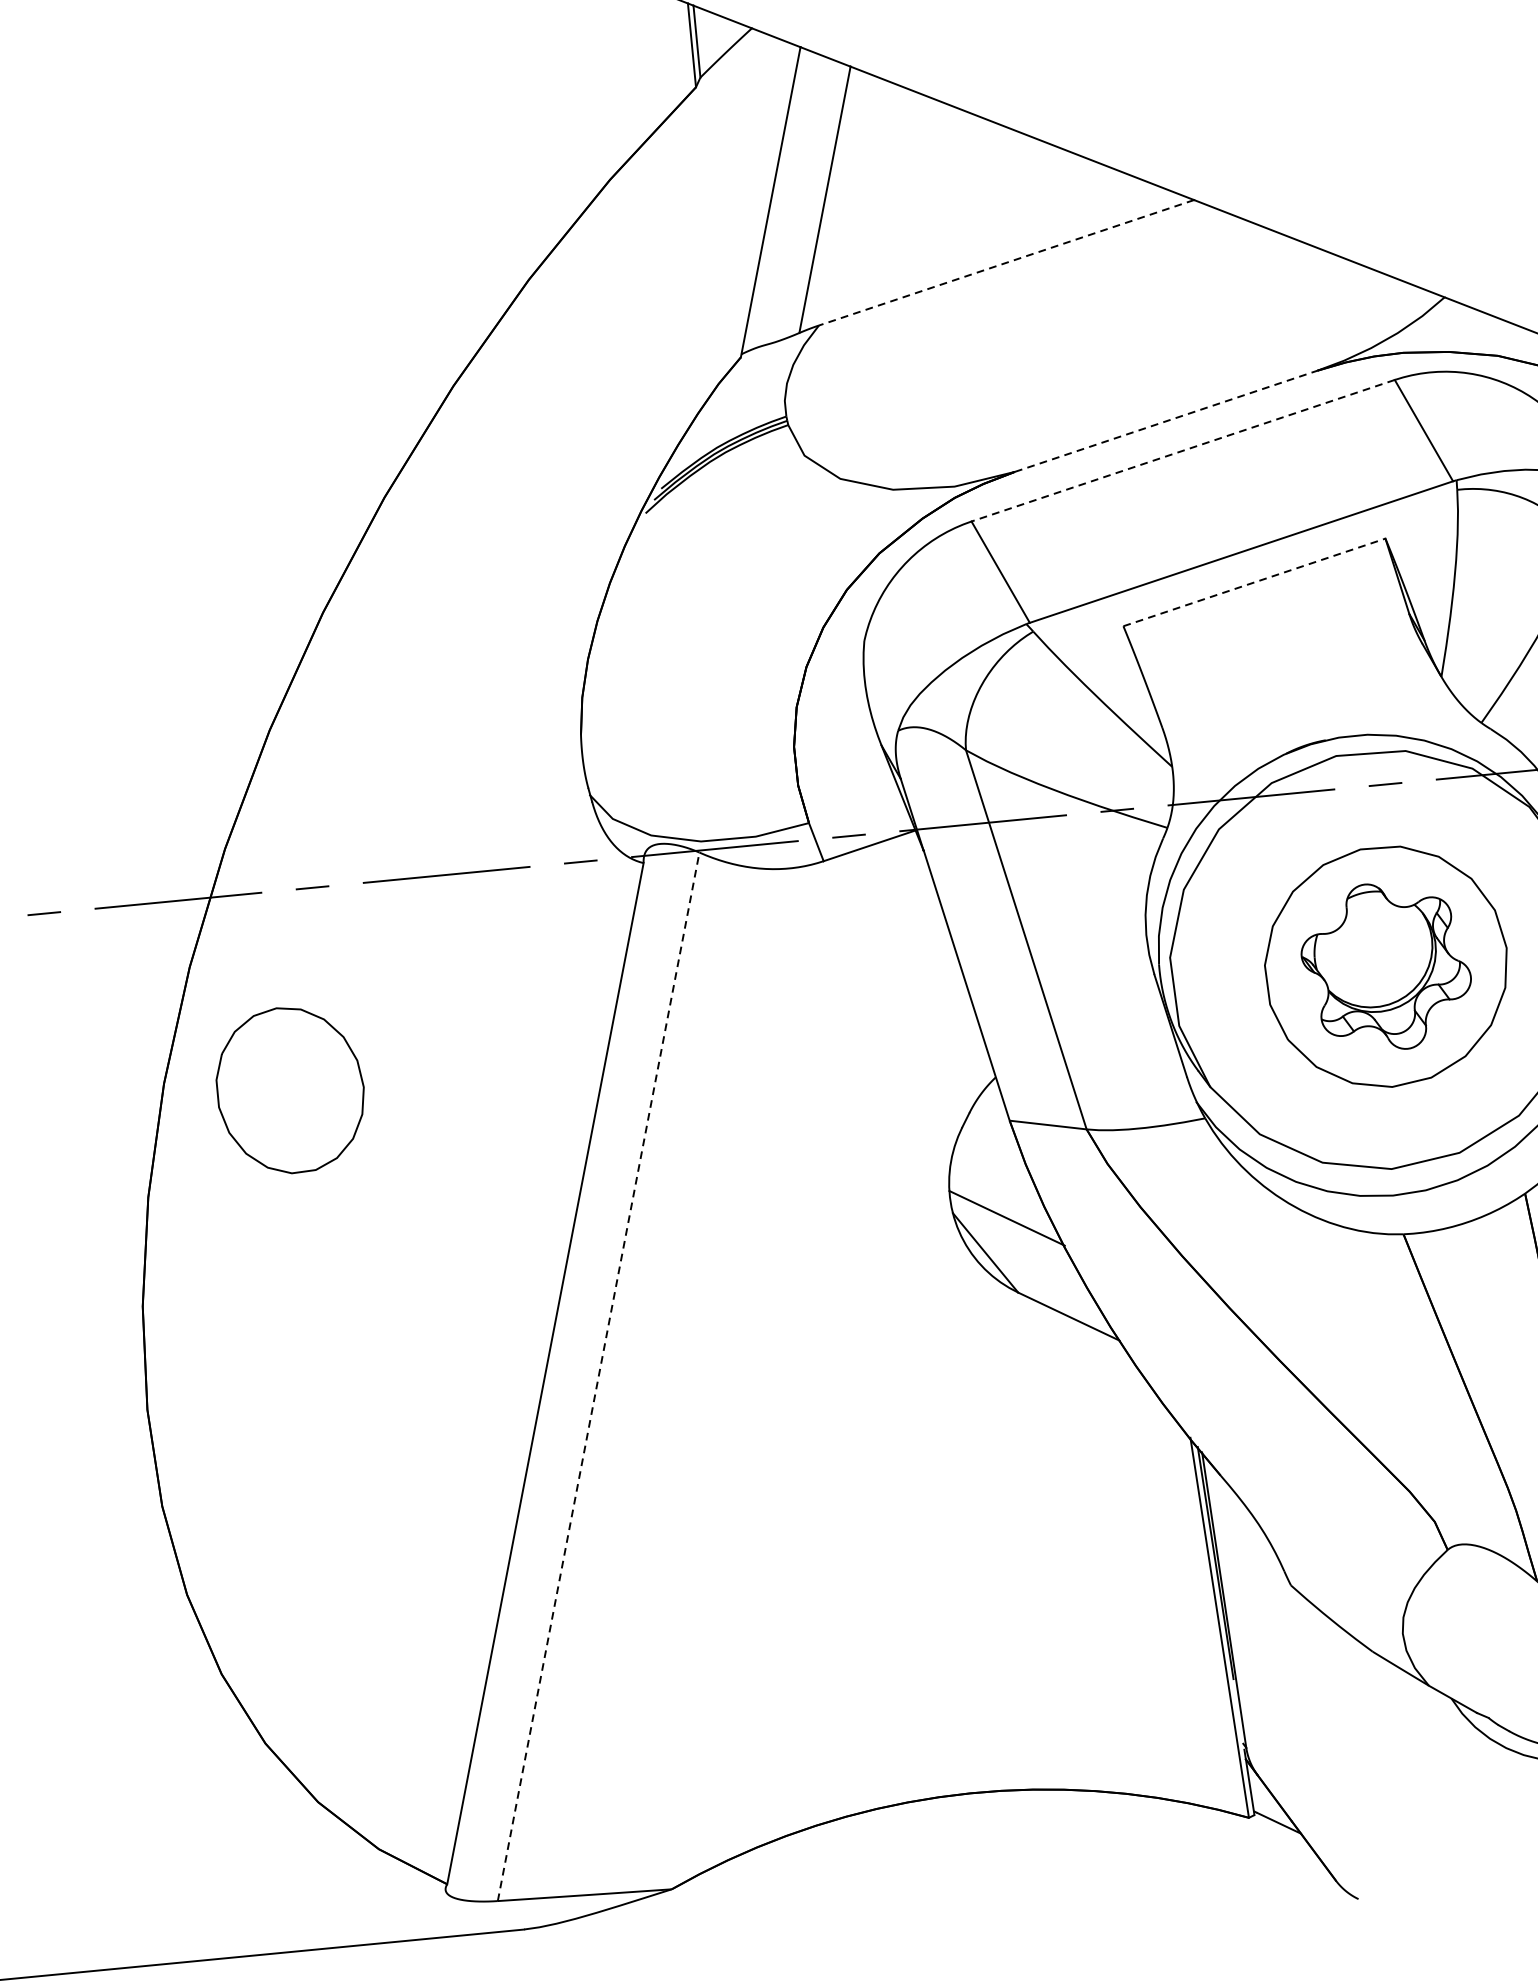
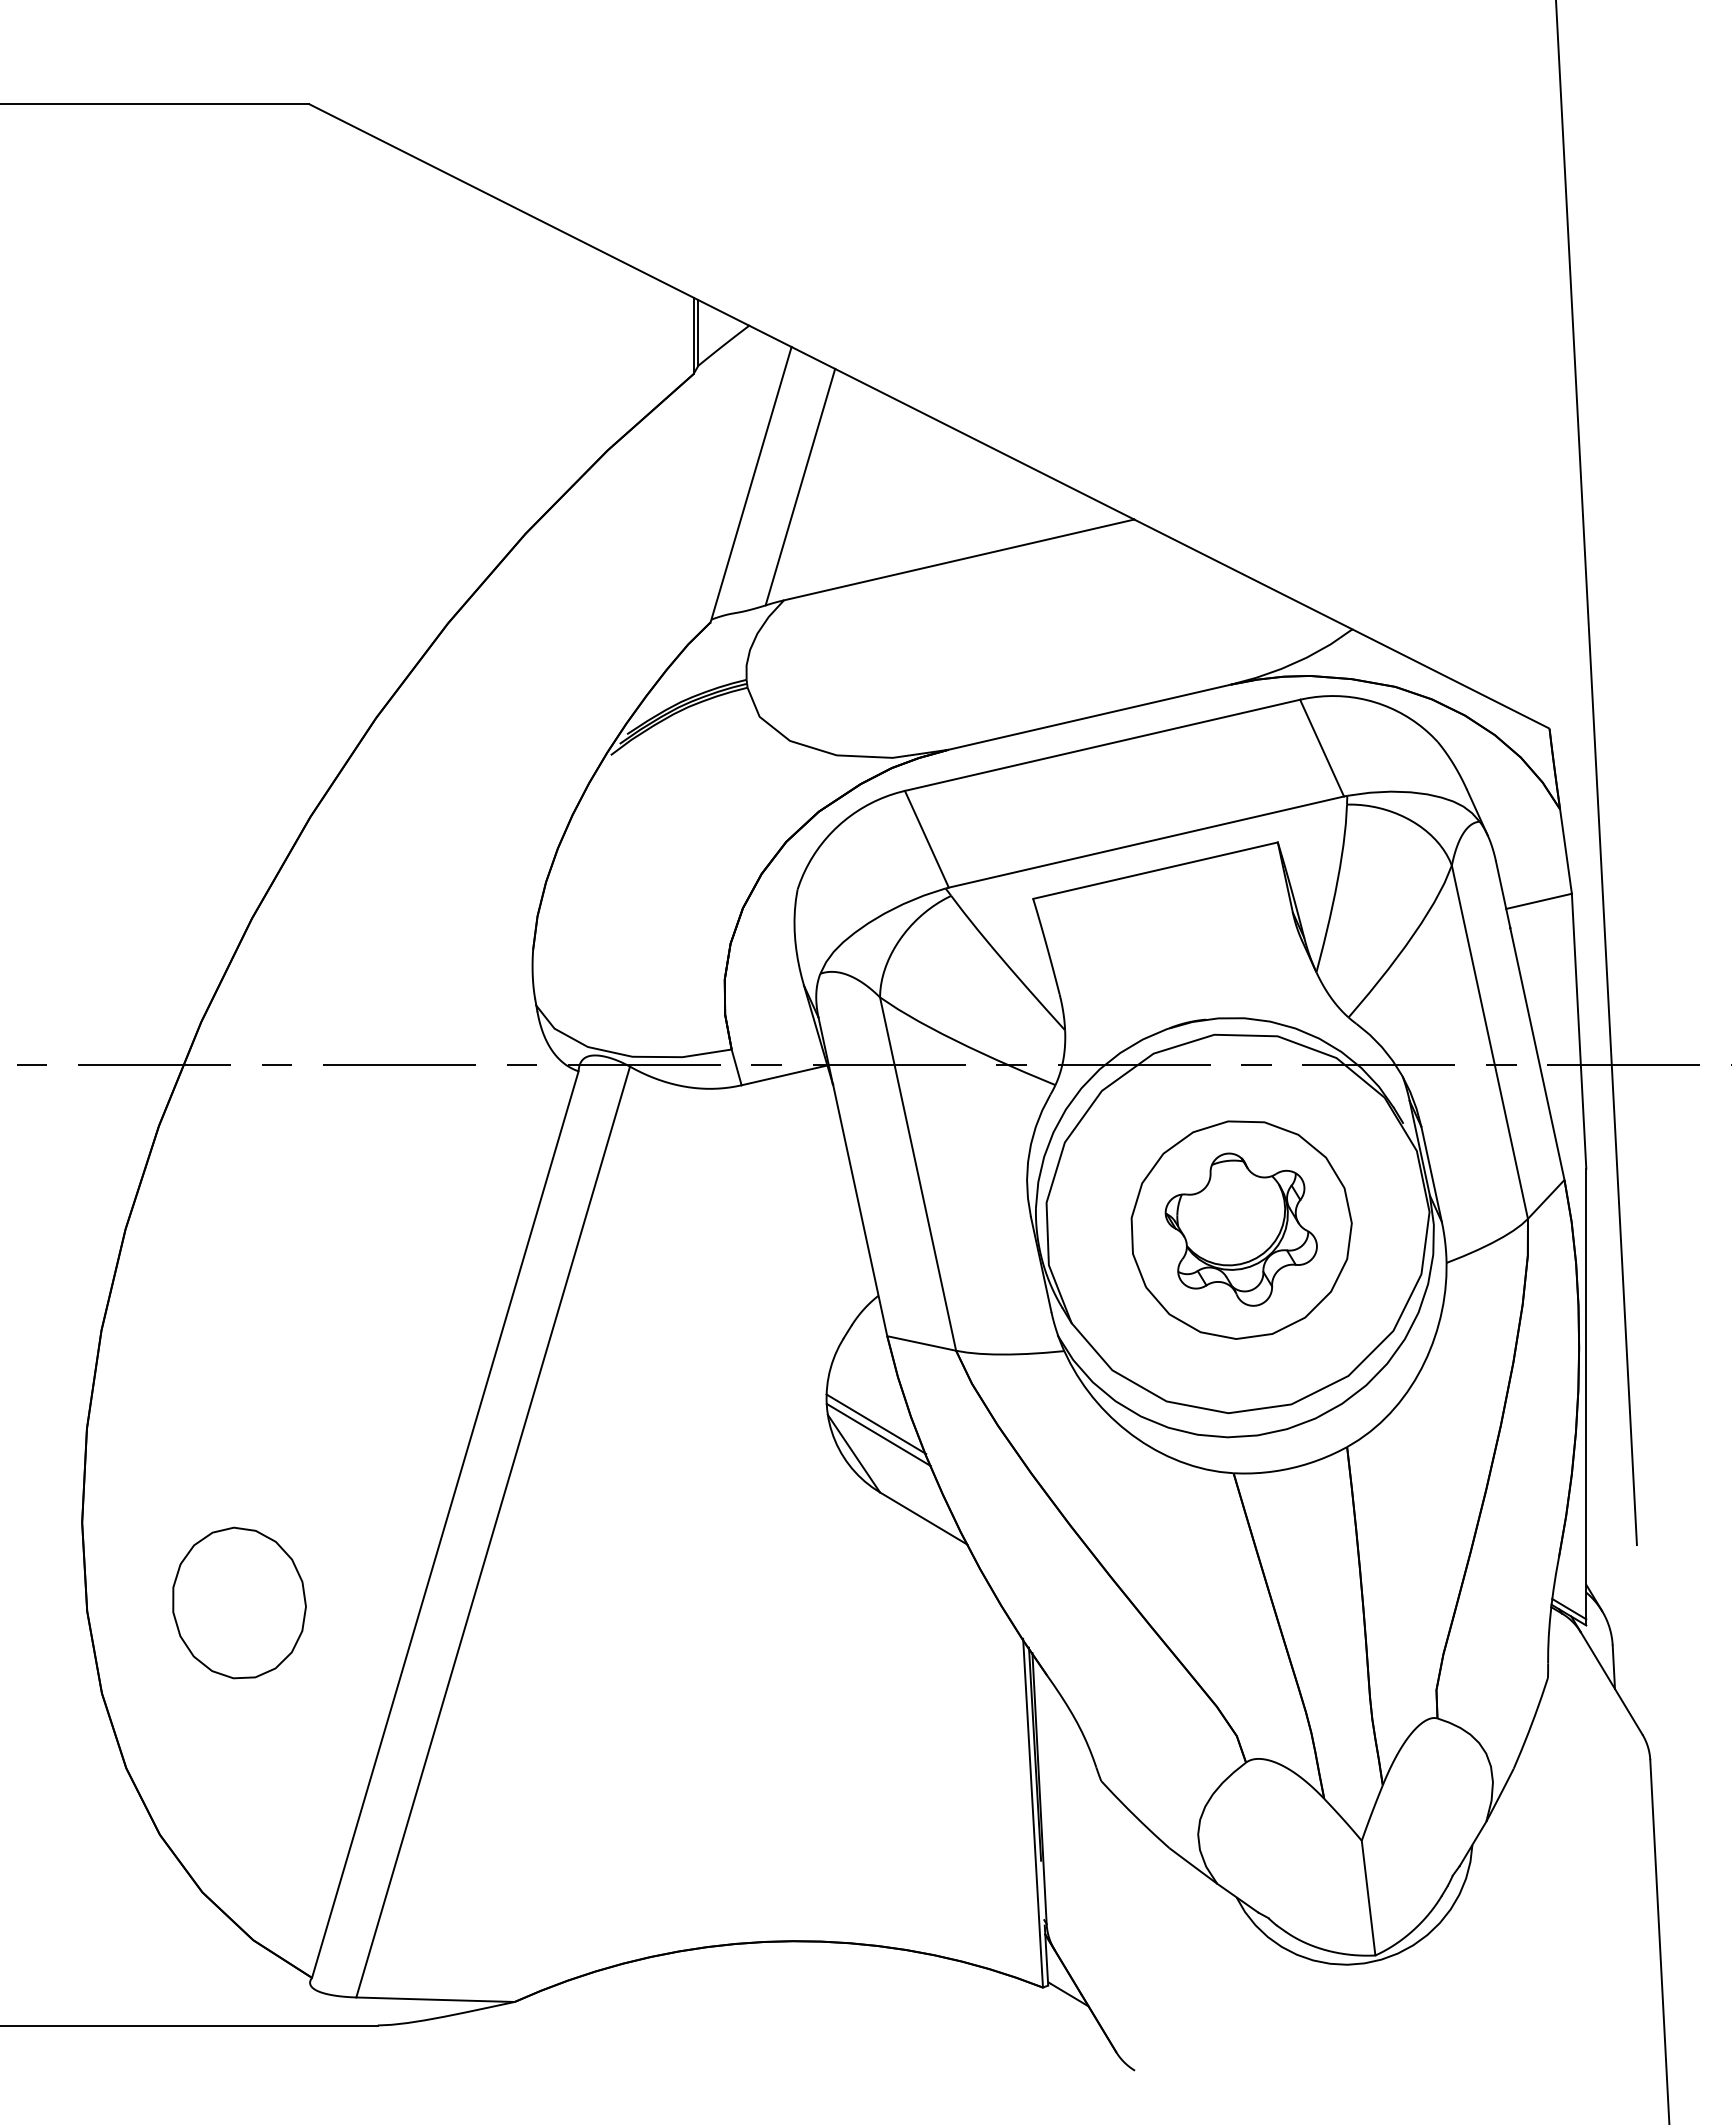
line: (1006, 262) -> (959, 559), dashed -> solid
line: (1165, 421) -> (1089, 717), dashed -> solid
line: (1183, 450) -> (1102, 745), dashed -> solid
line: (1254, 582) -> (1155, 870), dashed -> solid
part: (290, 1089) -> (239, 1602), moved
line: (1010, 1229) -> (878, 1434), added
line: (598, 1376) -> (493, 1531), dashed -> solid

